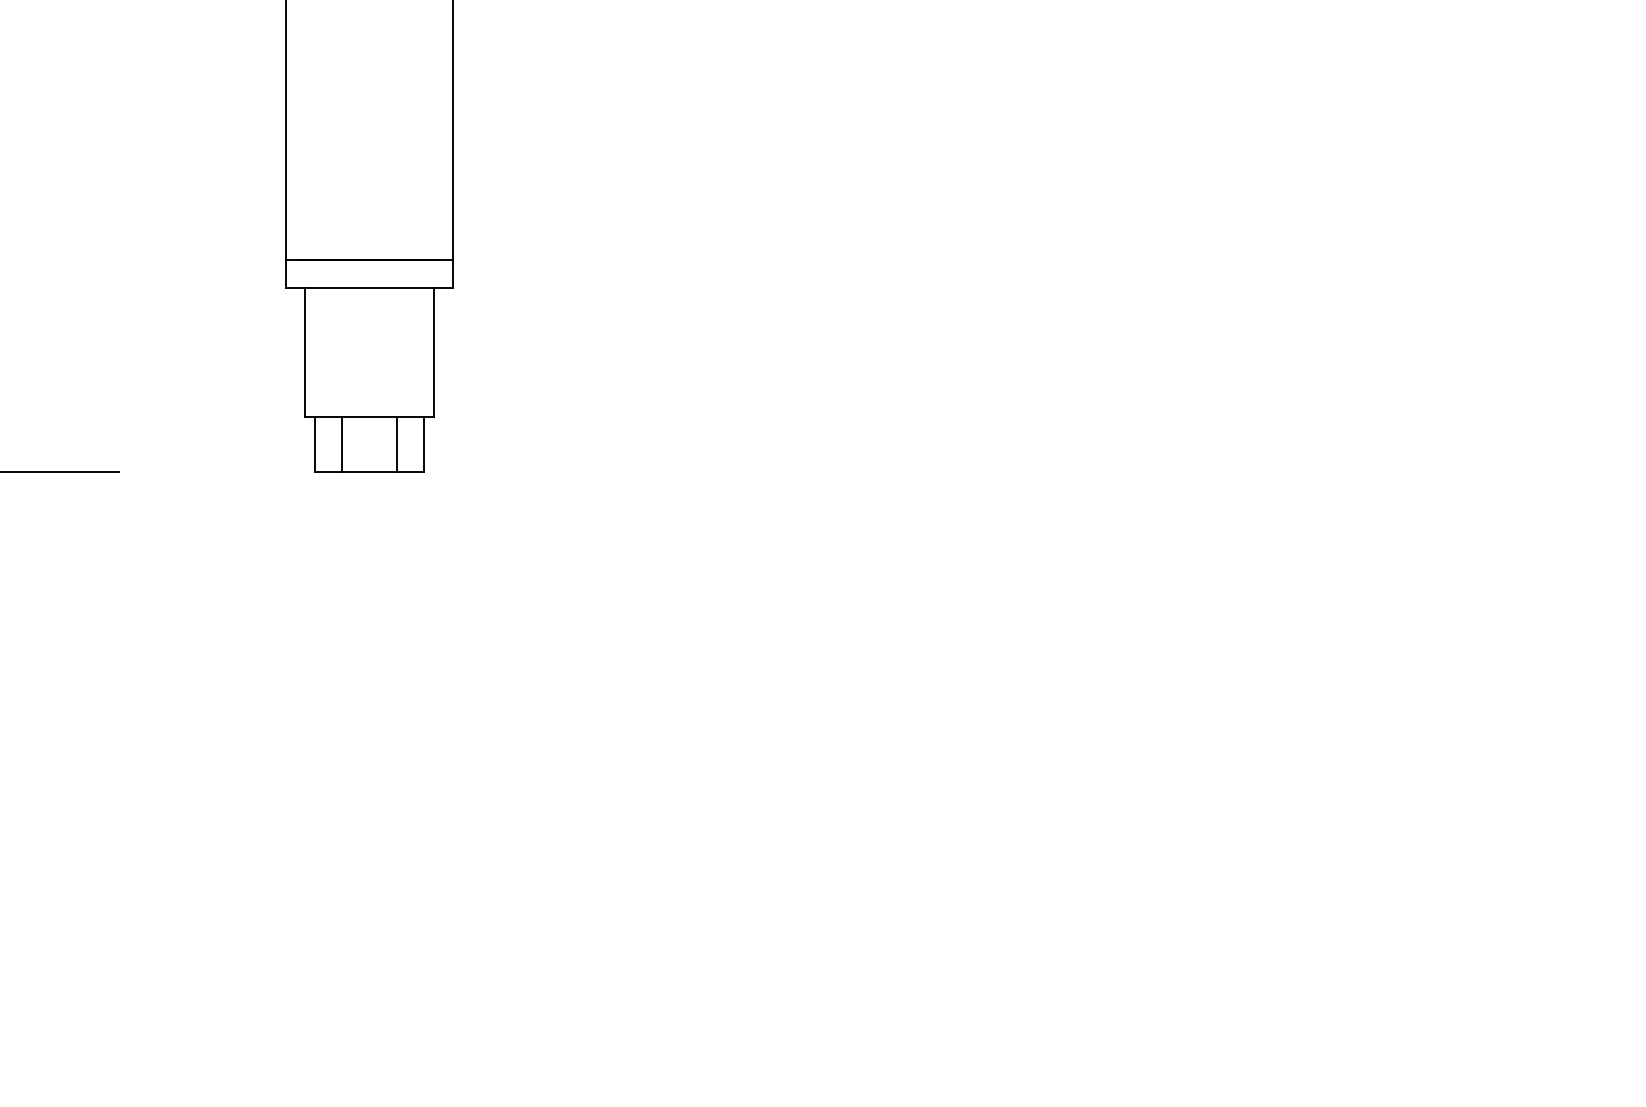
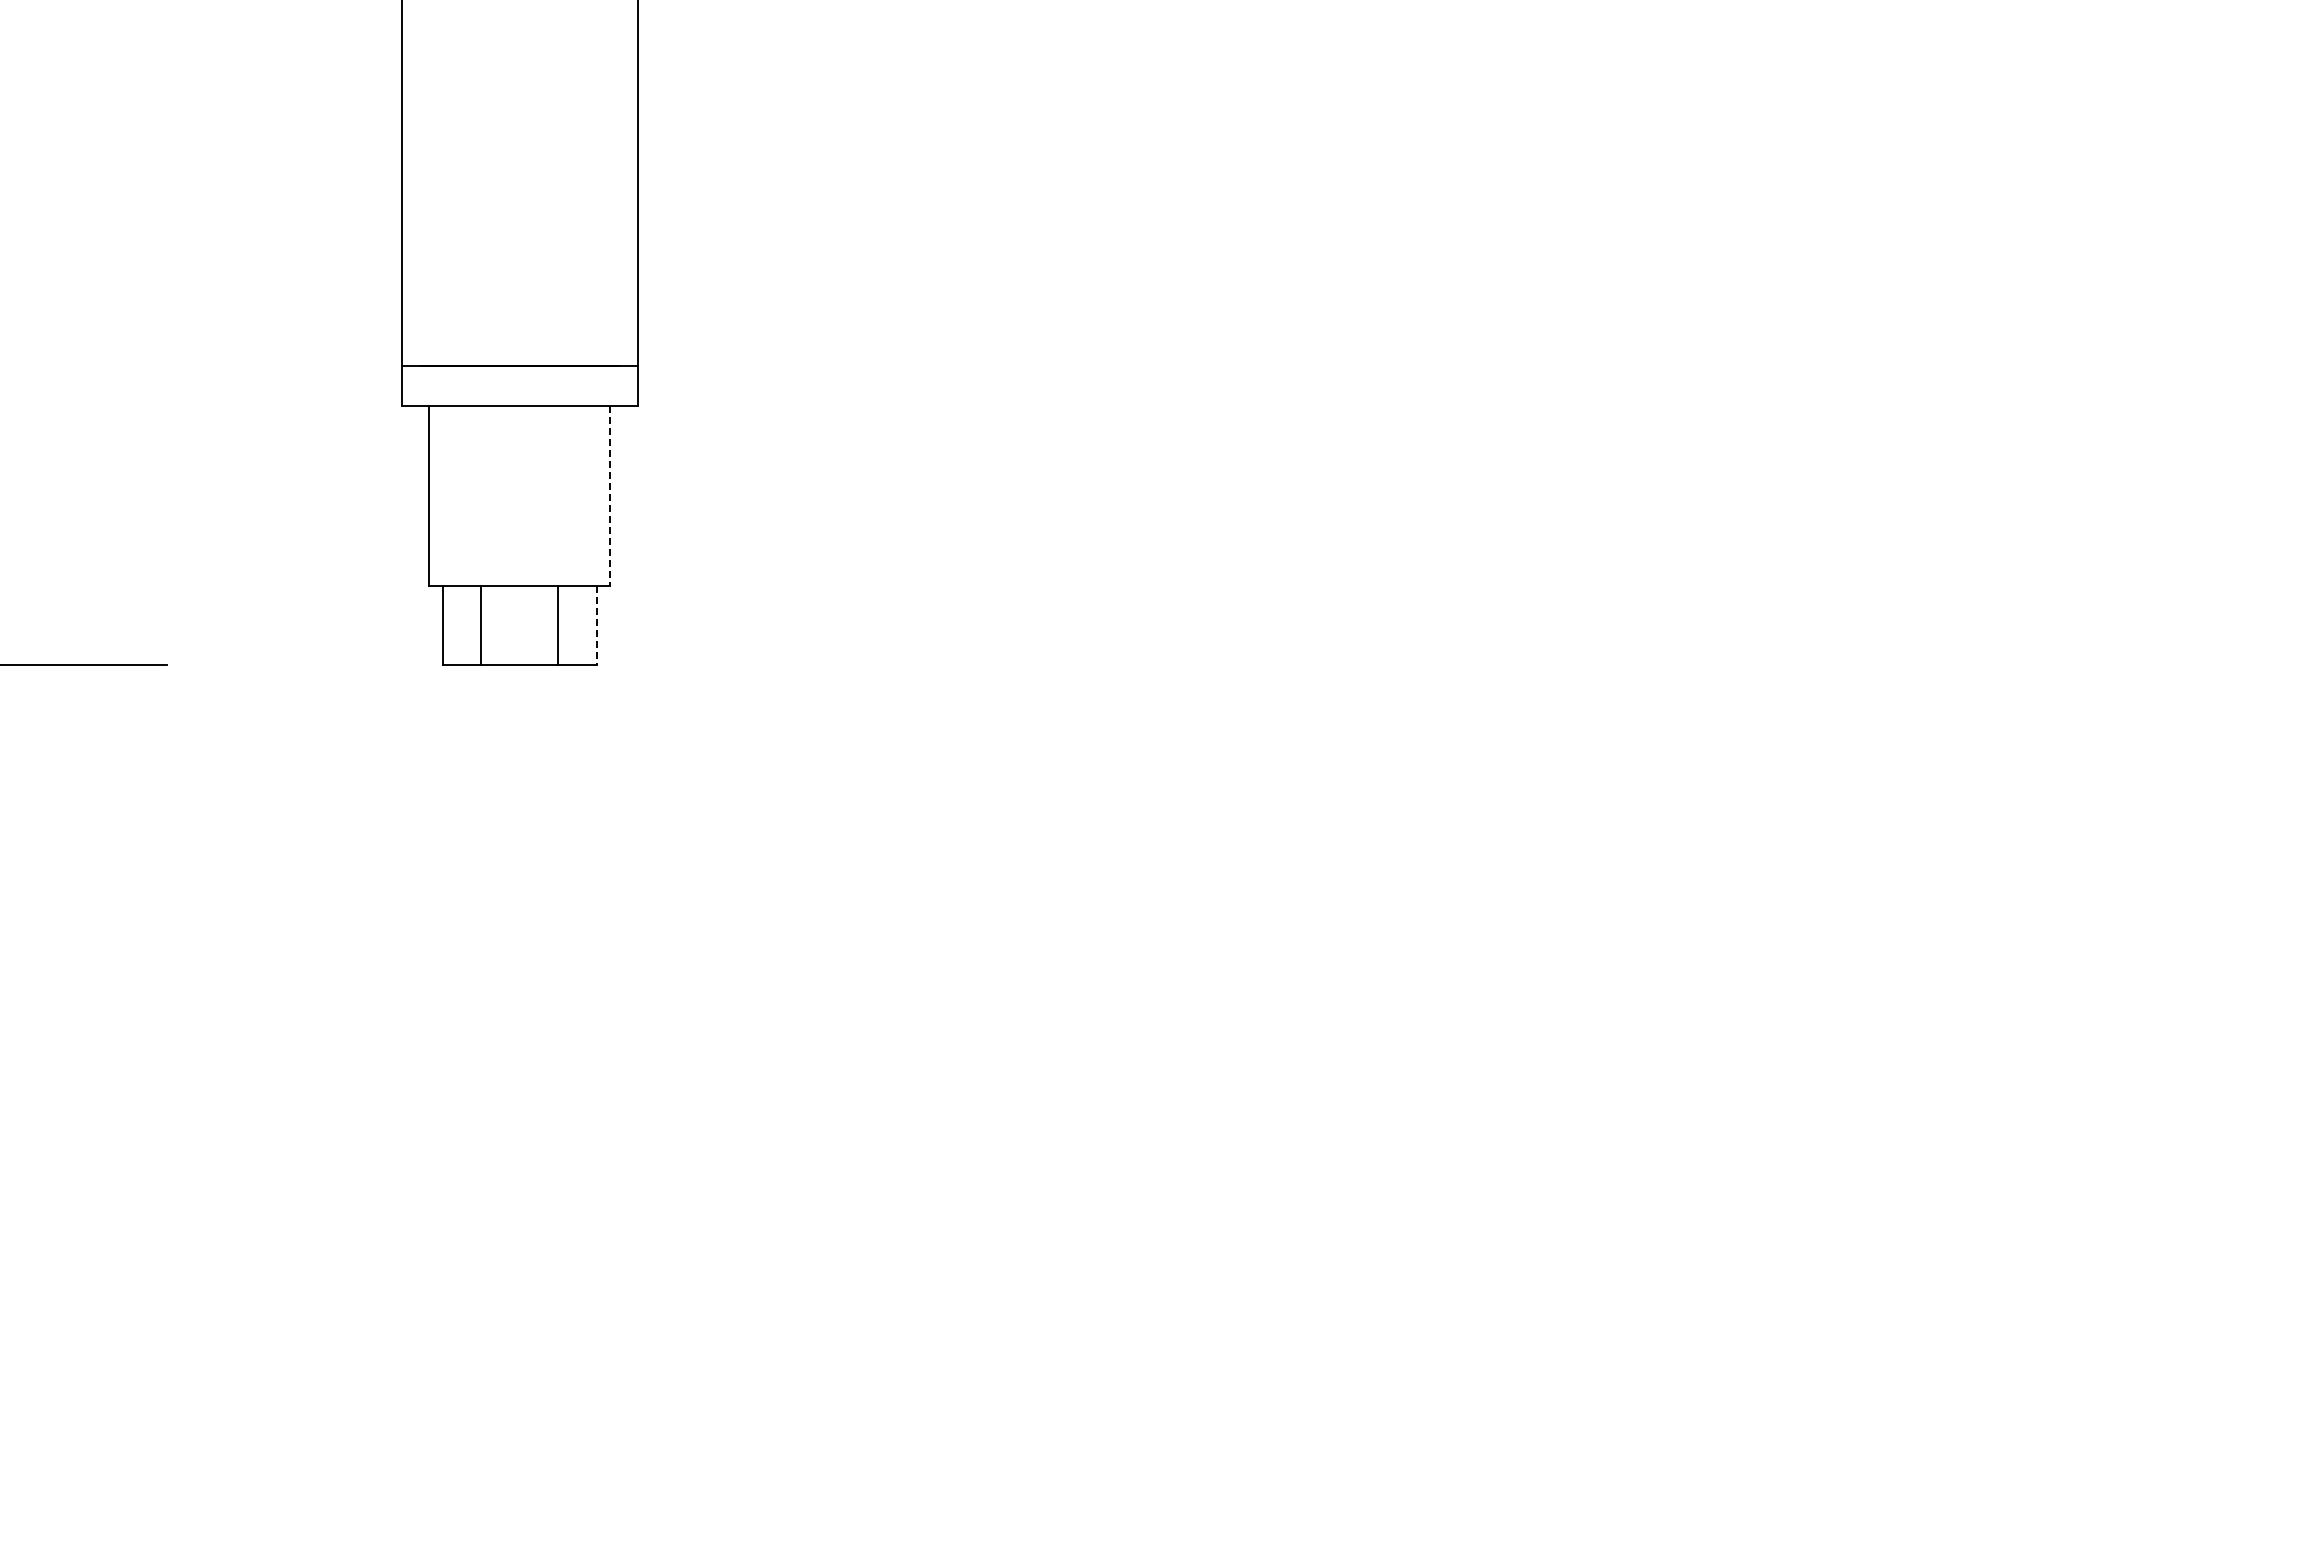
line: (433, 352) -> (610, 496), solid -> dashed
line: (423, 445) -> (596, 626), solid -> dashed

